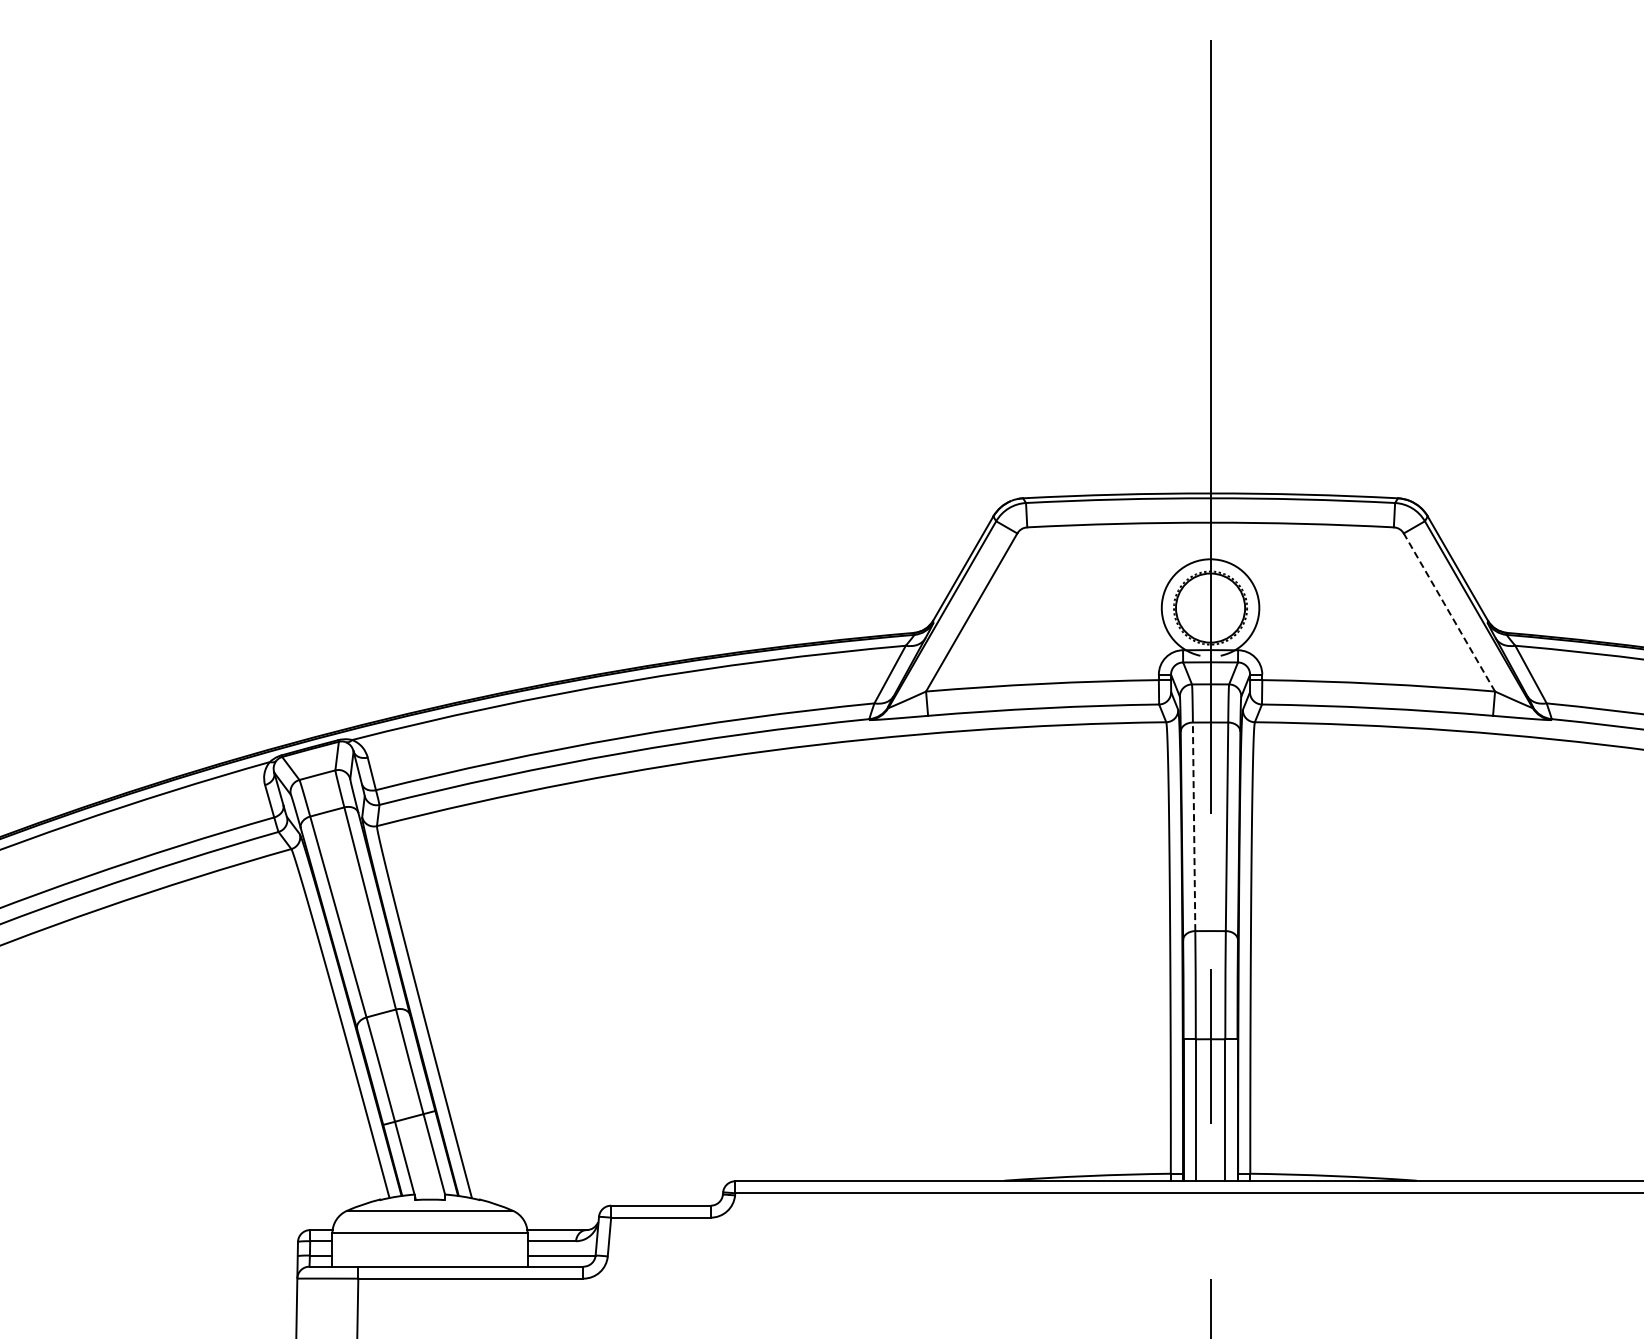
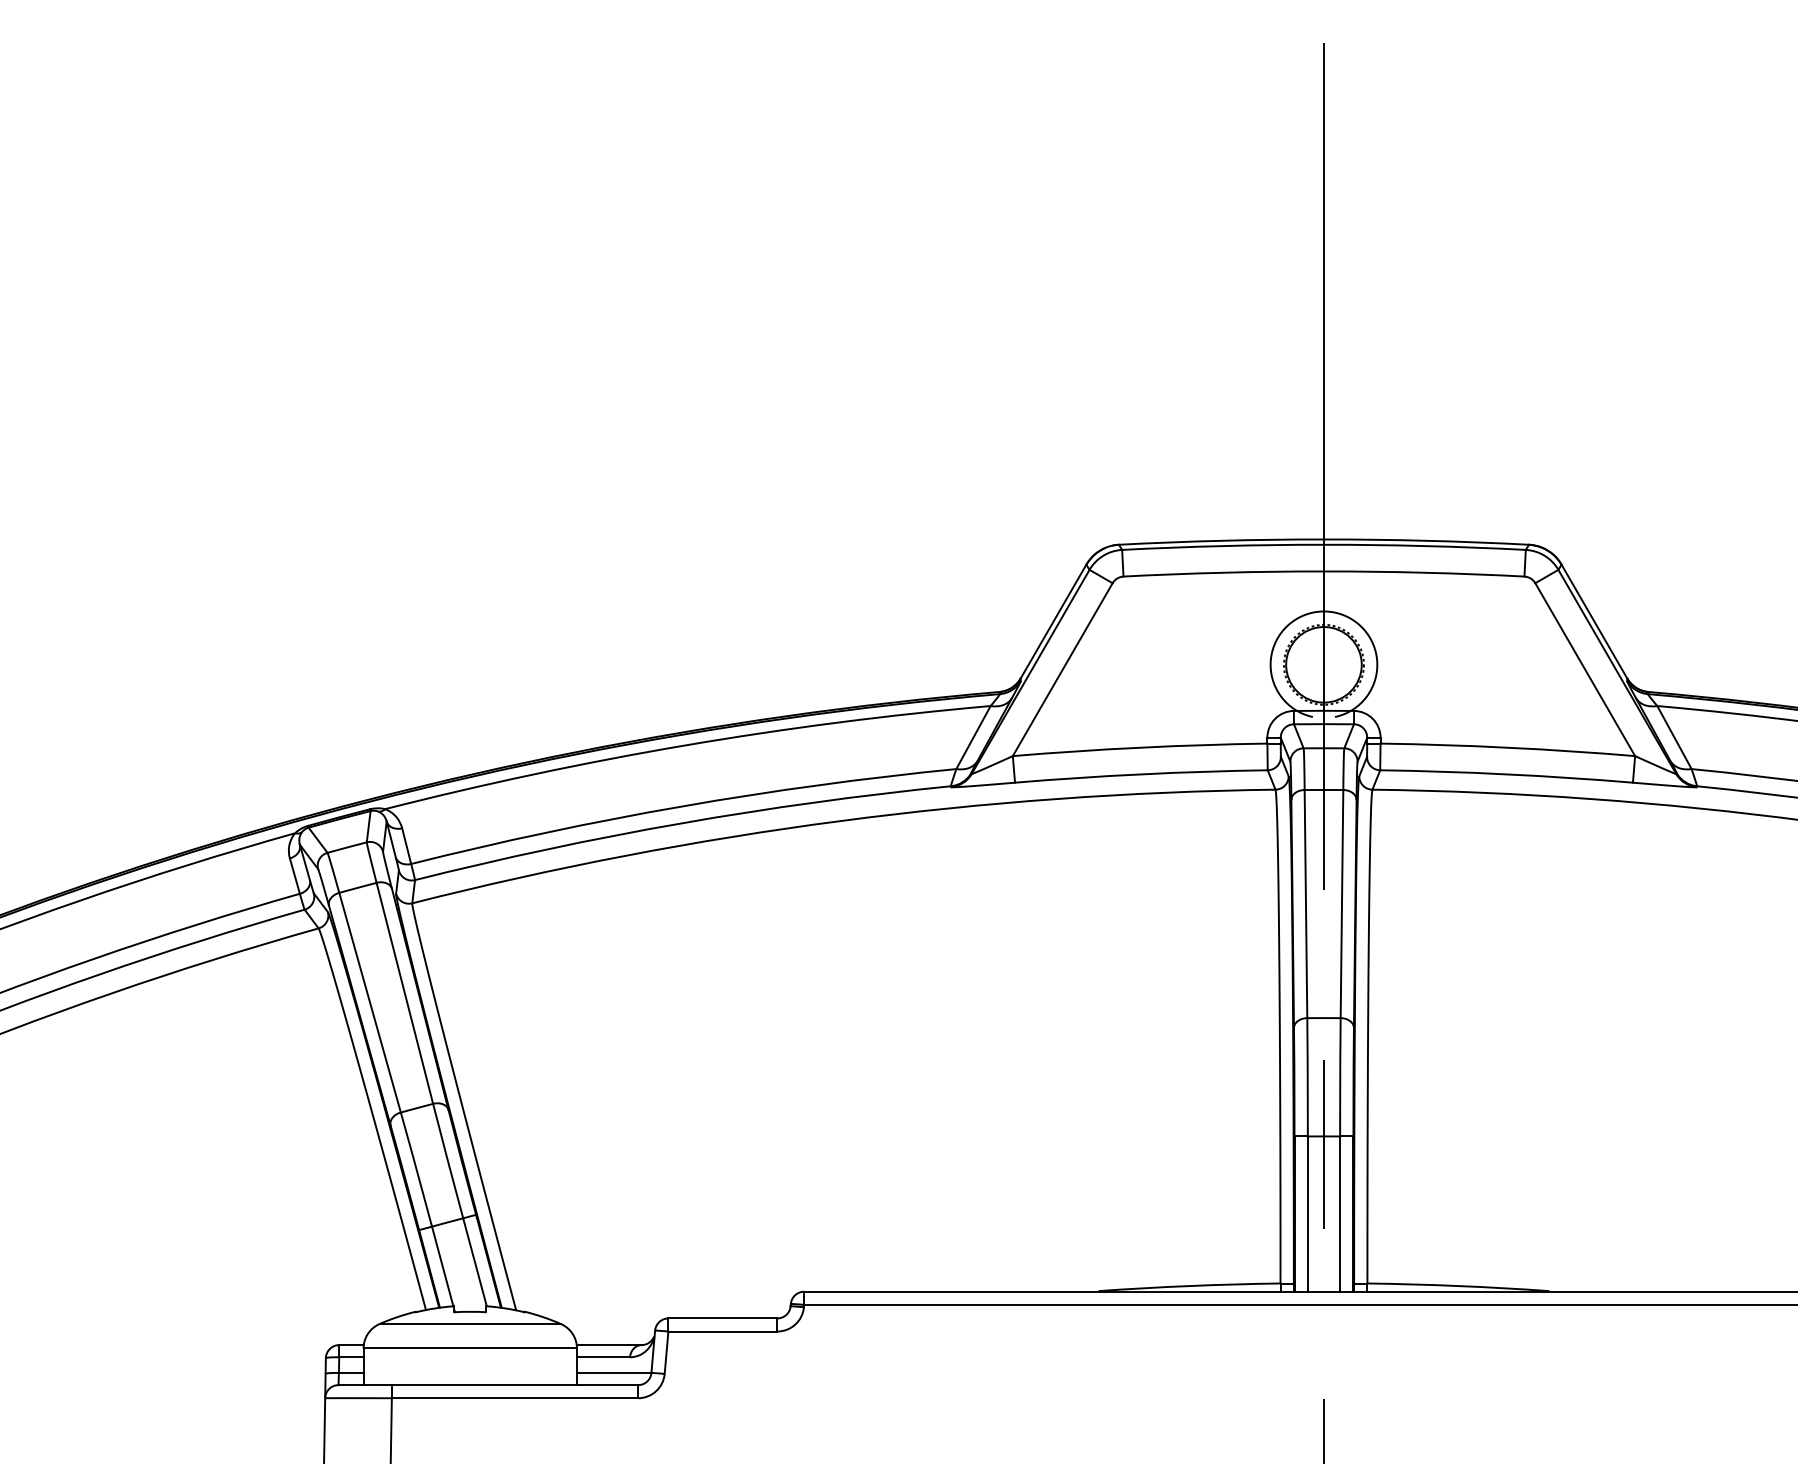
line: (1449, 612) -> (1585, 669), dashed -> solid
line: (1194, 826) -> (1306, 903), dashed -> solid

